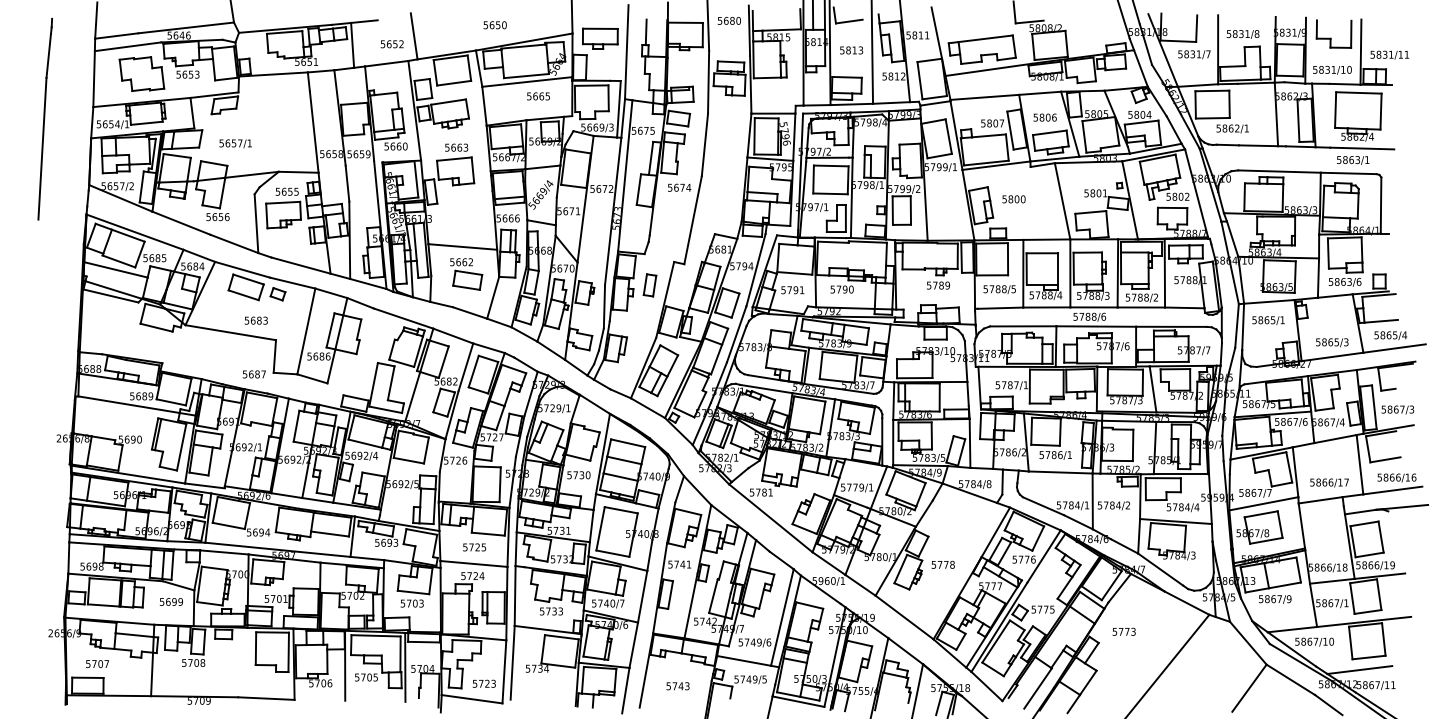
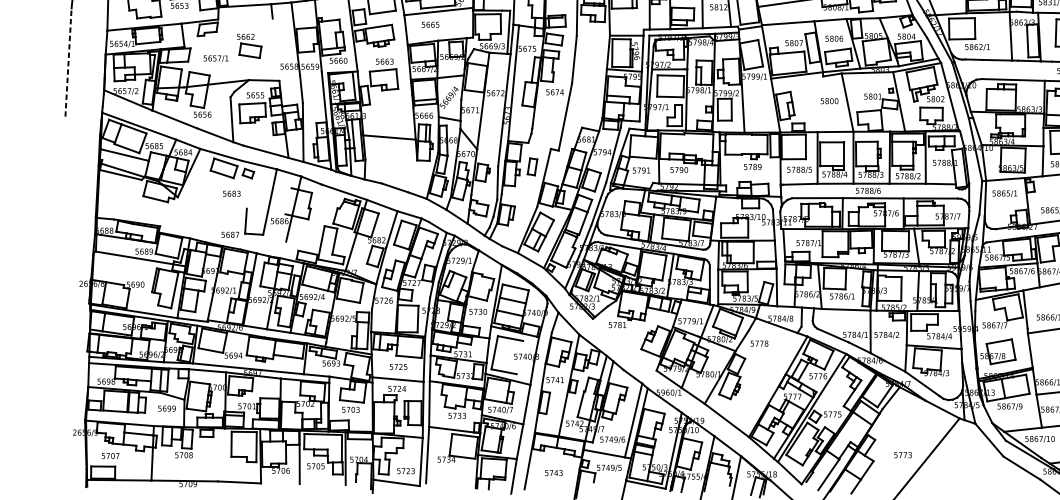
text: (538, 96) -> (430, 24), moved
line: (313, 131) -> (275, 49), removed
line: (42, 148) -> (68, 62), solid -> dashed
text: (1013, 199) -> (829, 101), moved
part: (466, 274) -> (249, 46), moved
line: (493, 297) -> (412, 176), removed
line: (330, 330) -> (288, 201), removed
line: (230, 332) -> (212, 202), removed
line: (312, 378) -> (274, 237), removed
line: (1263, 503) -> (1001, 333), removed
line: (770, 518) -> (624, 344), removed
line: (633, 534) -> (519, 357), removed
text: (942, 564) -> (758, 343), moved
text: (1123, 631) -> (902, 454), moved
line: (1249, 687) -> (990, 473), removed

